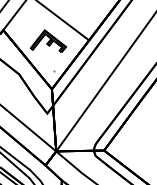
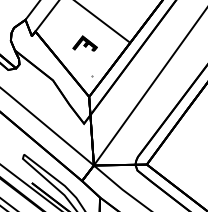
part: (47, 40) -> (84, 43), size x0.6

